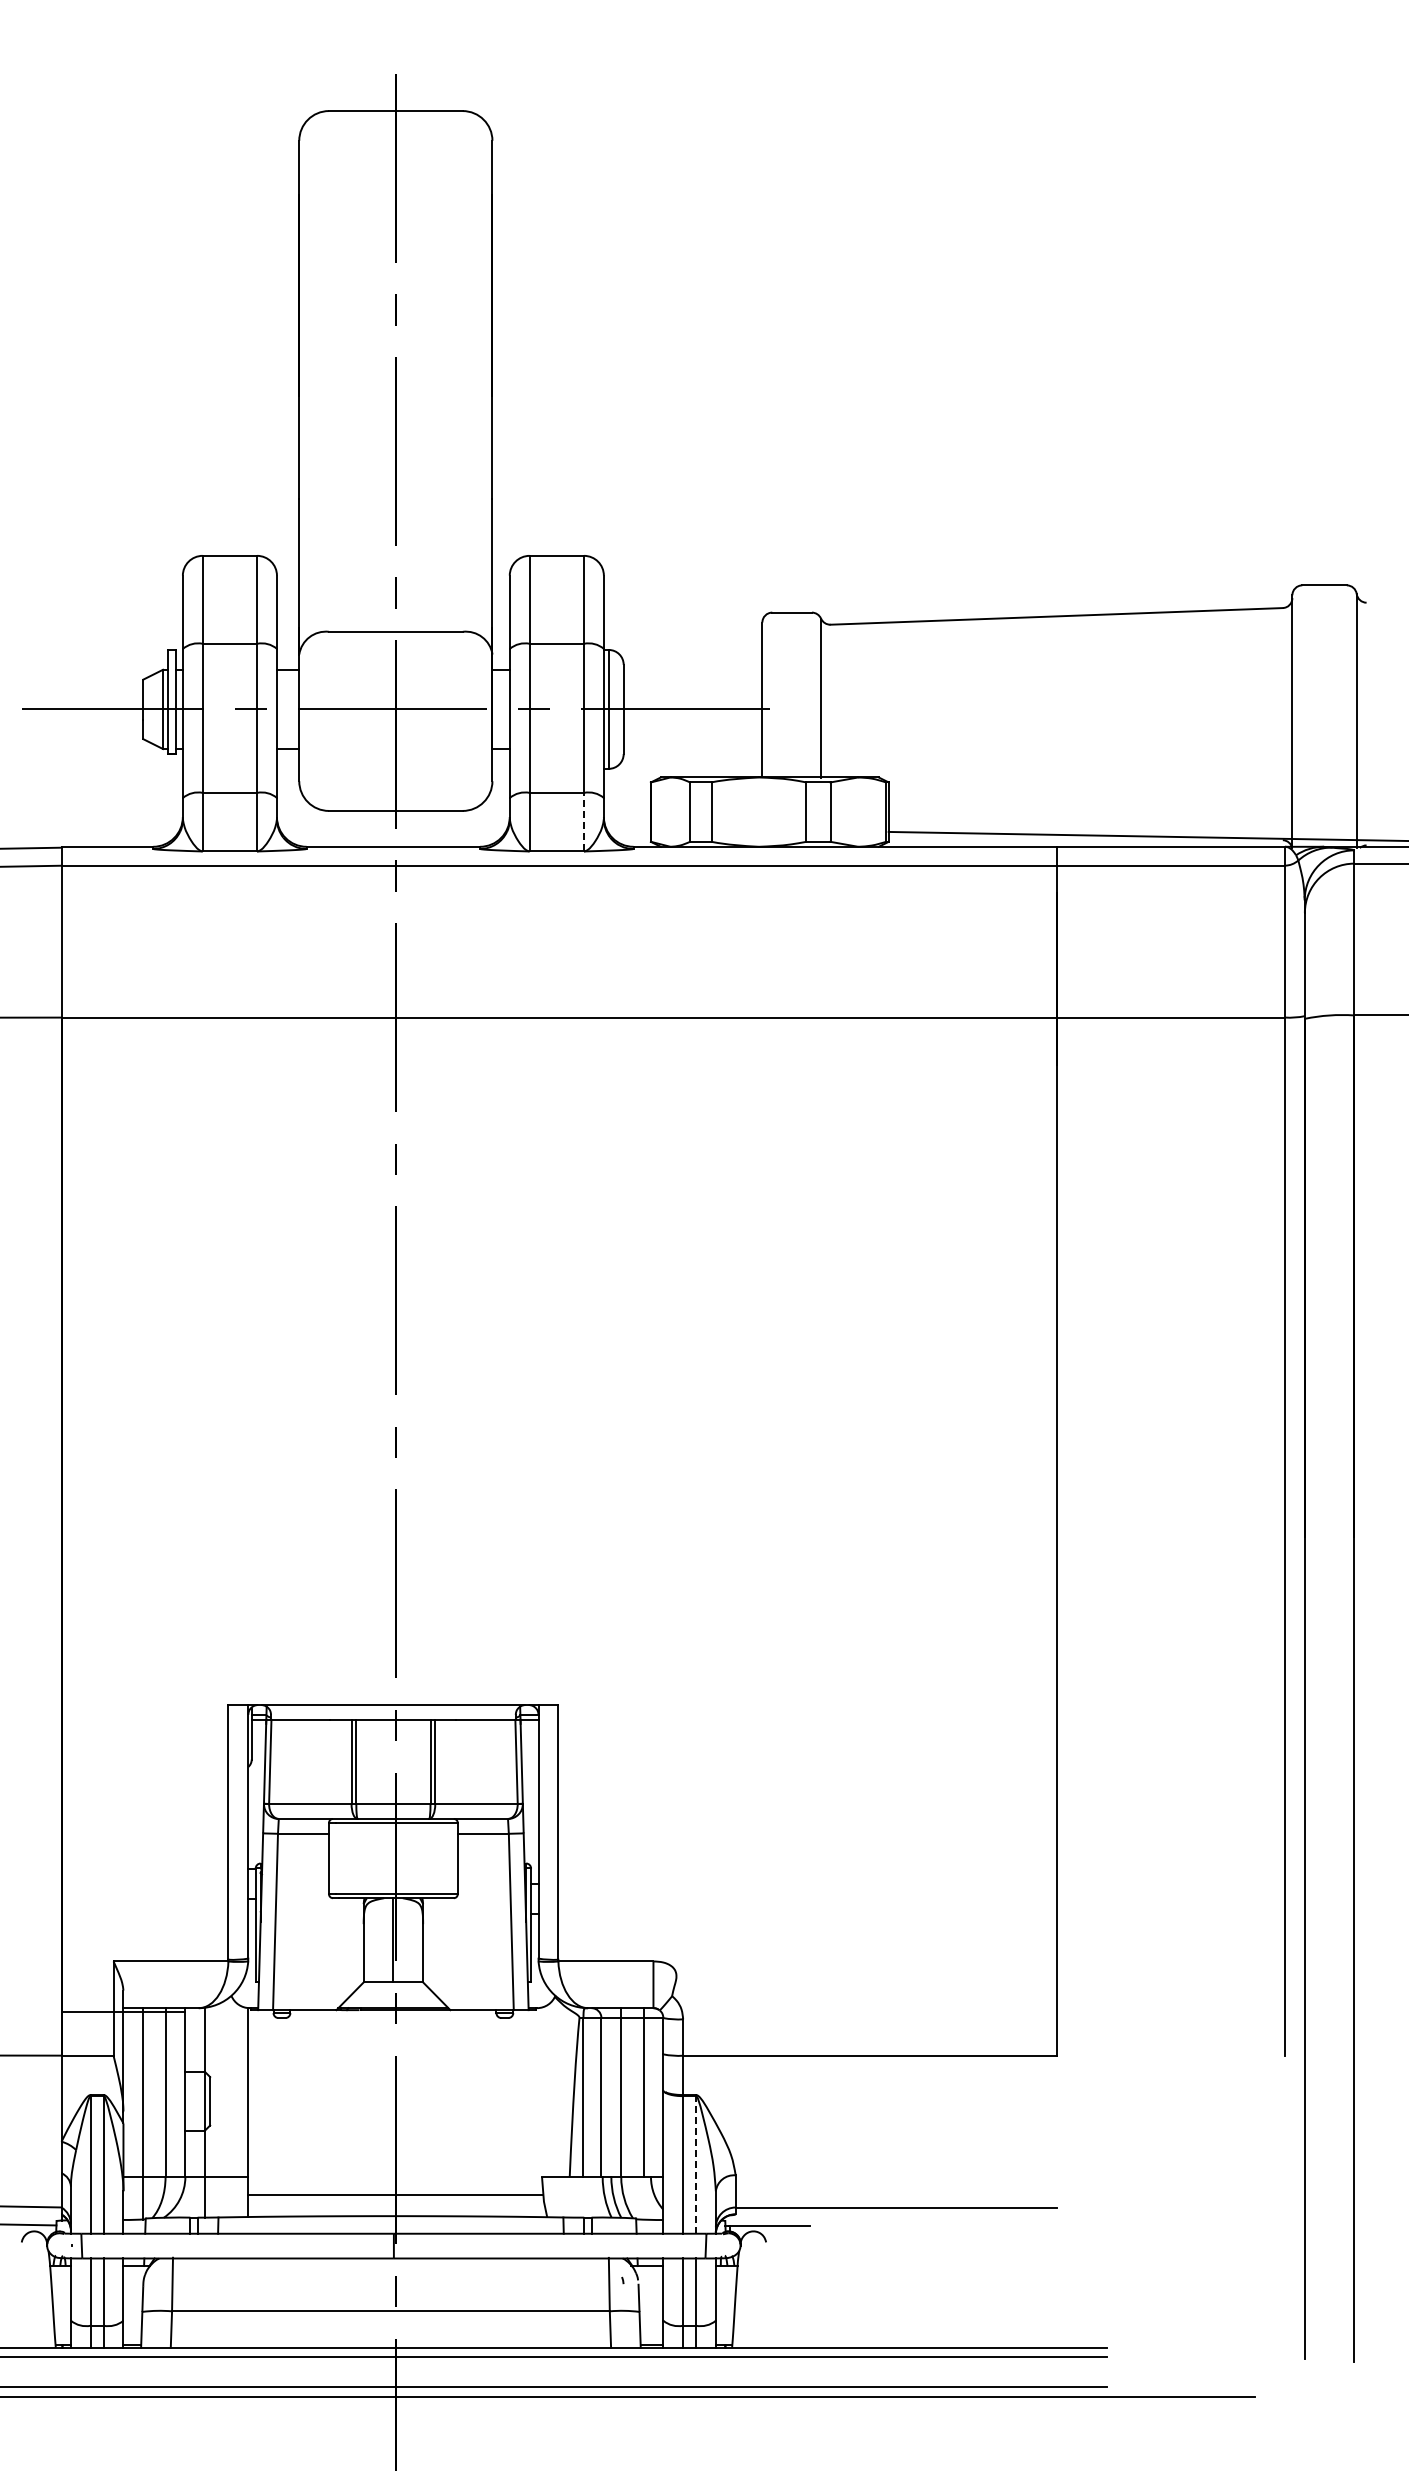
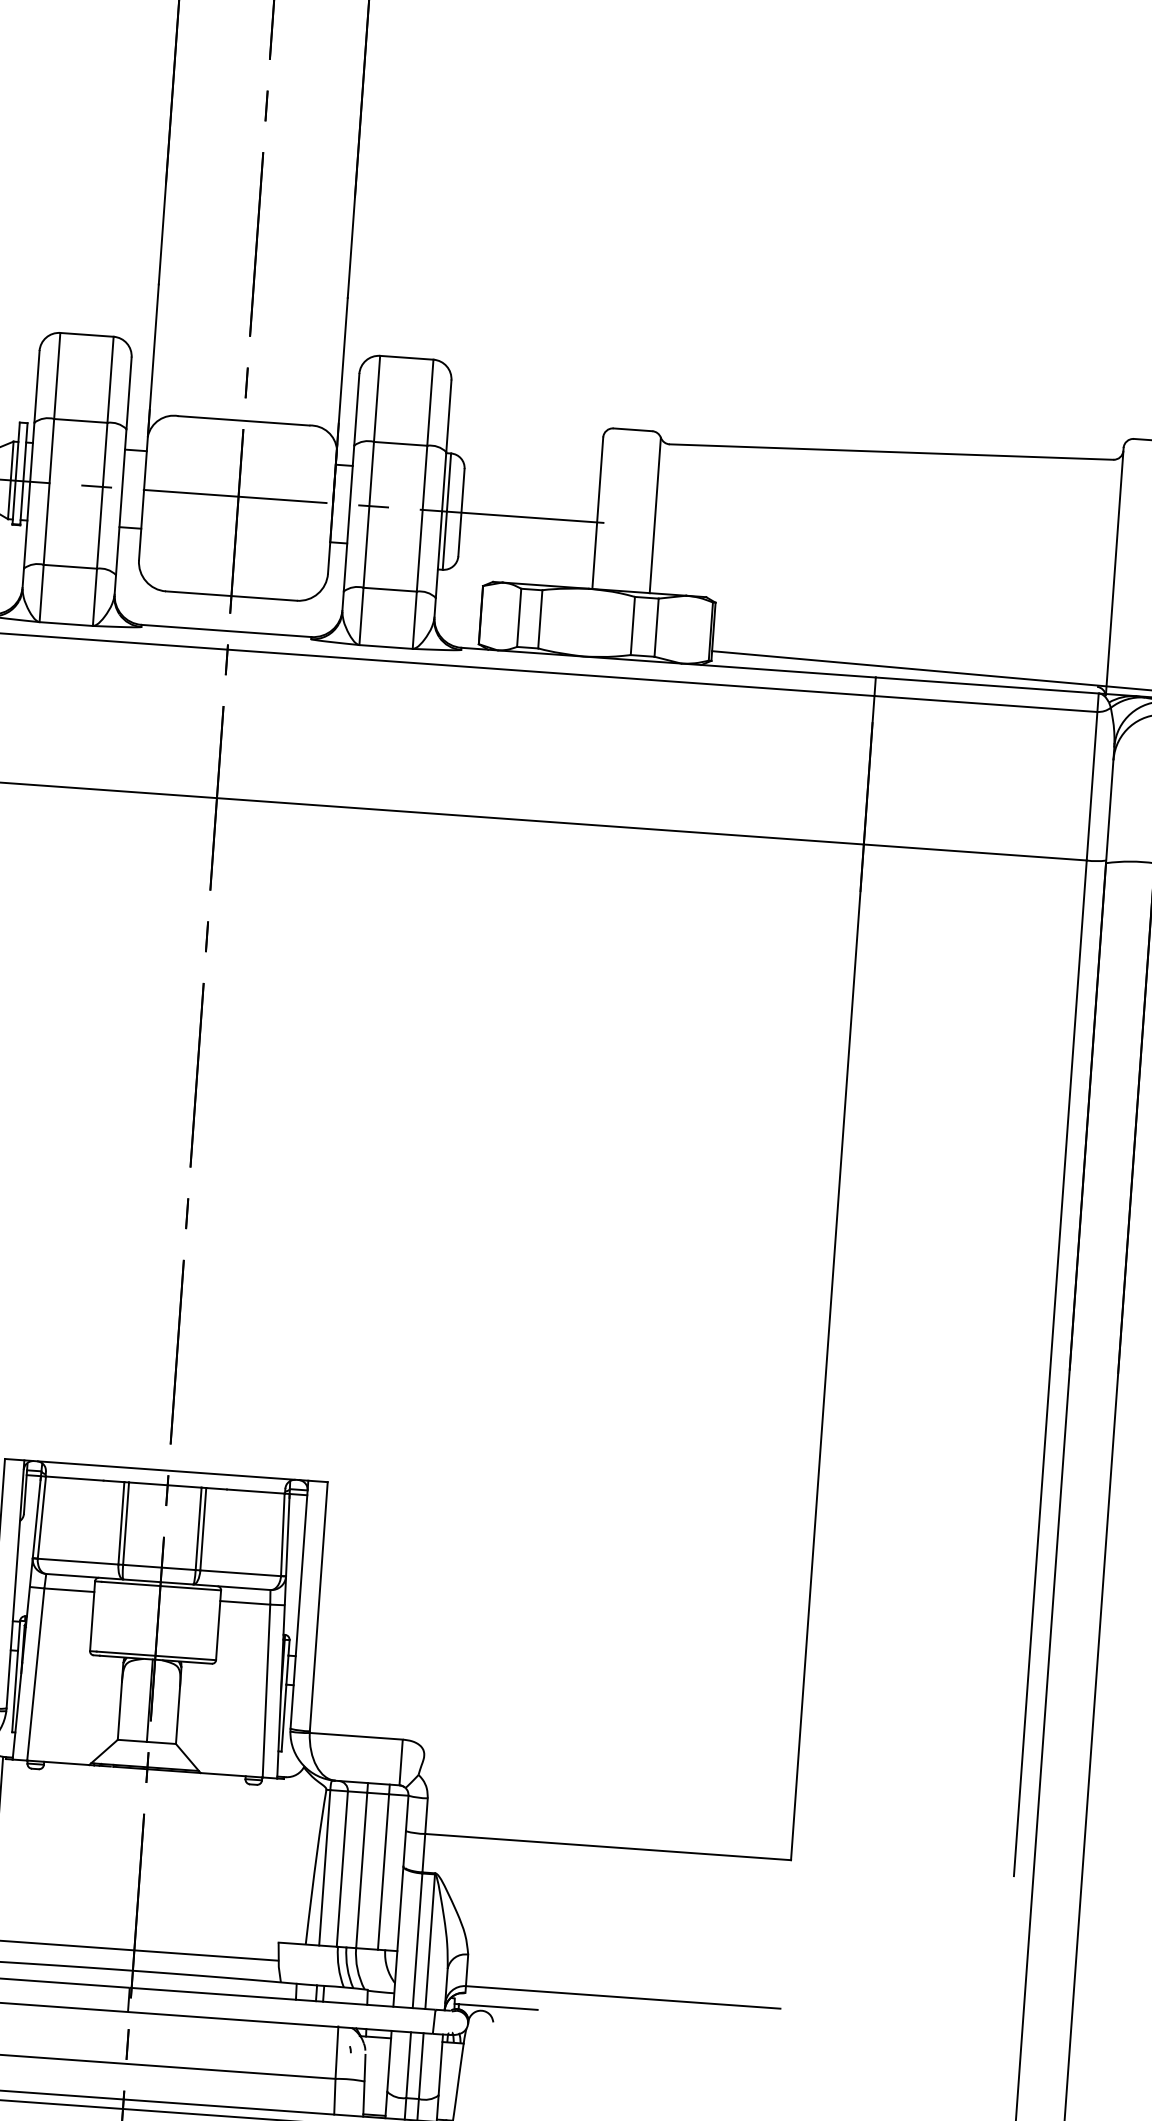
line: (584, 821) -> (415, 619), dashed -> solid
line: (696, 2164) -> (430, 1941), dashed -> solid

